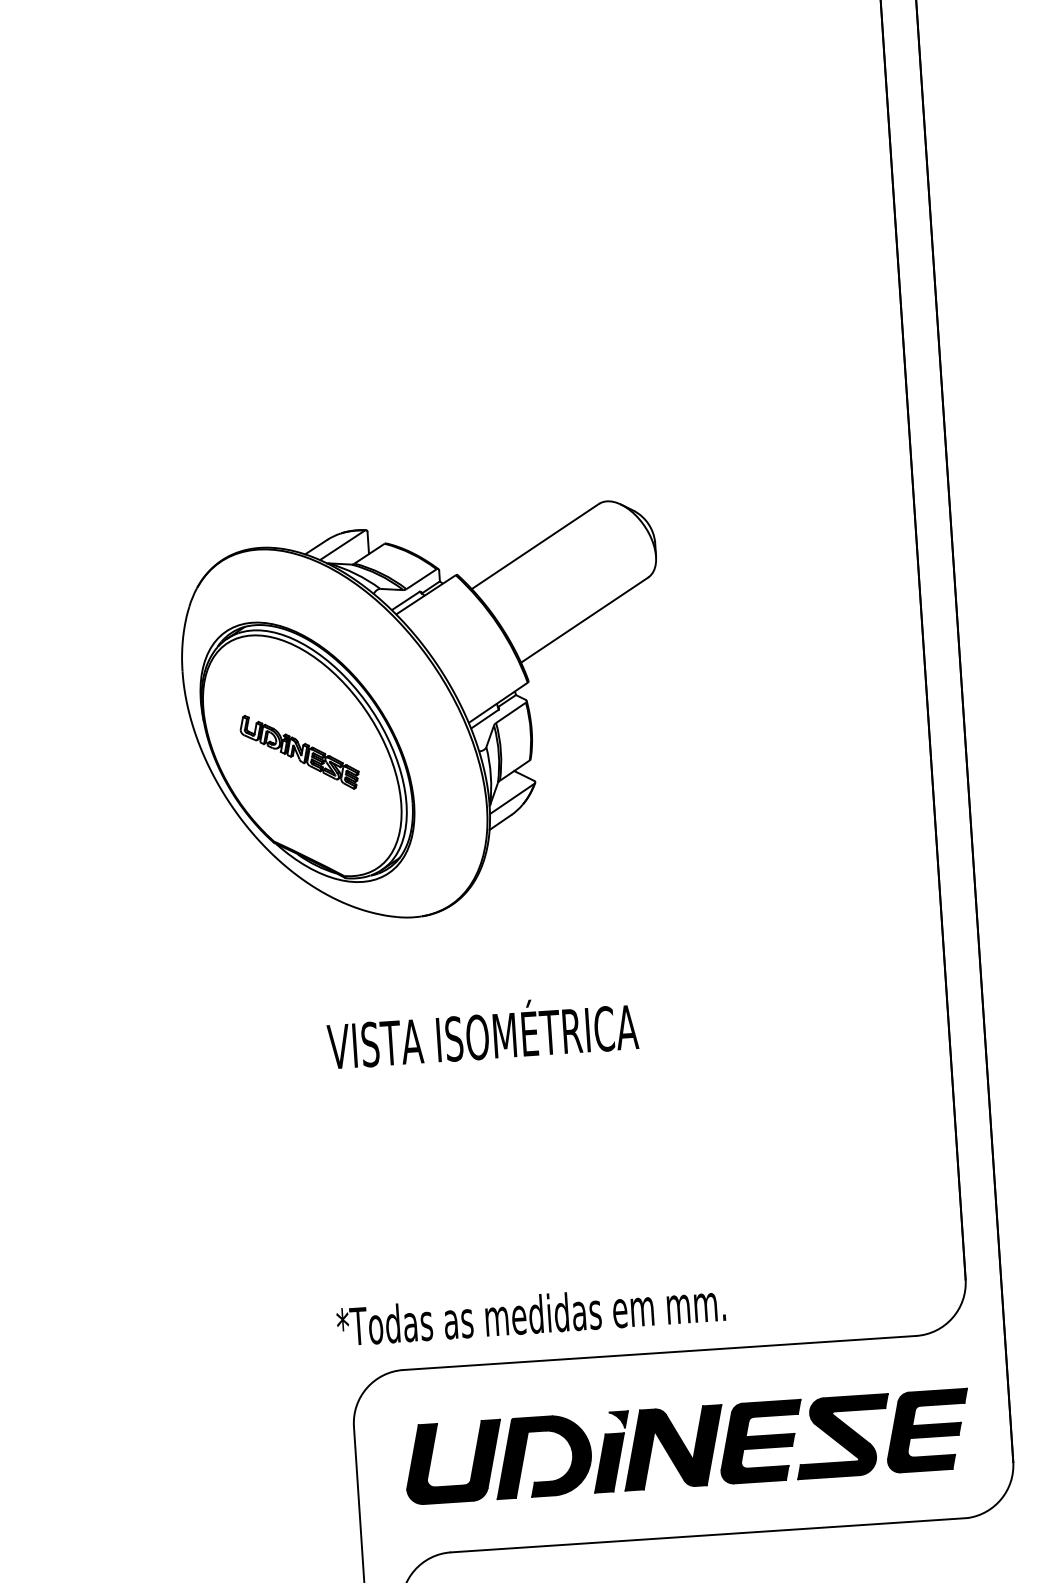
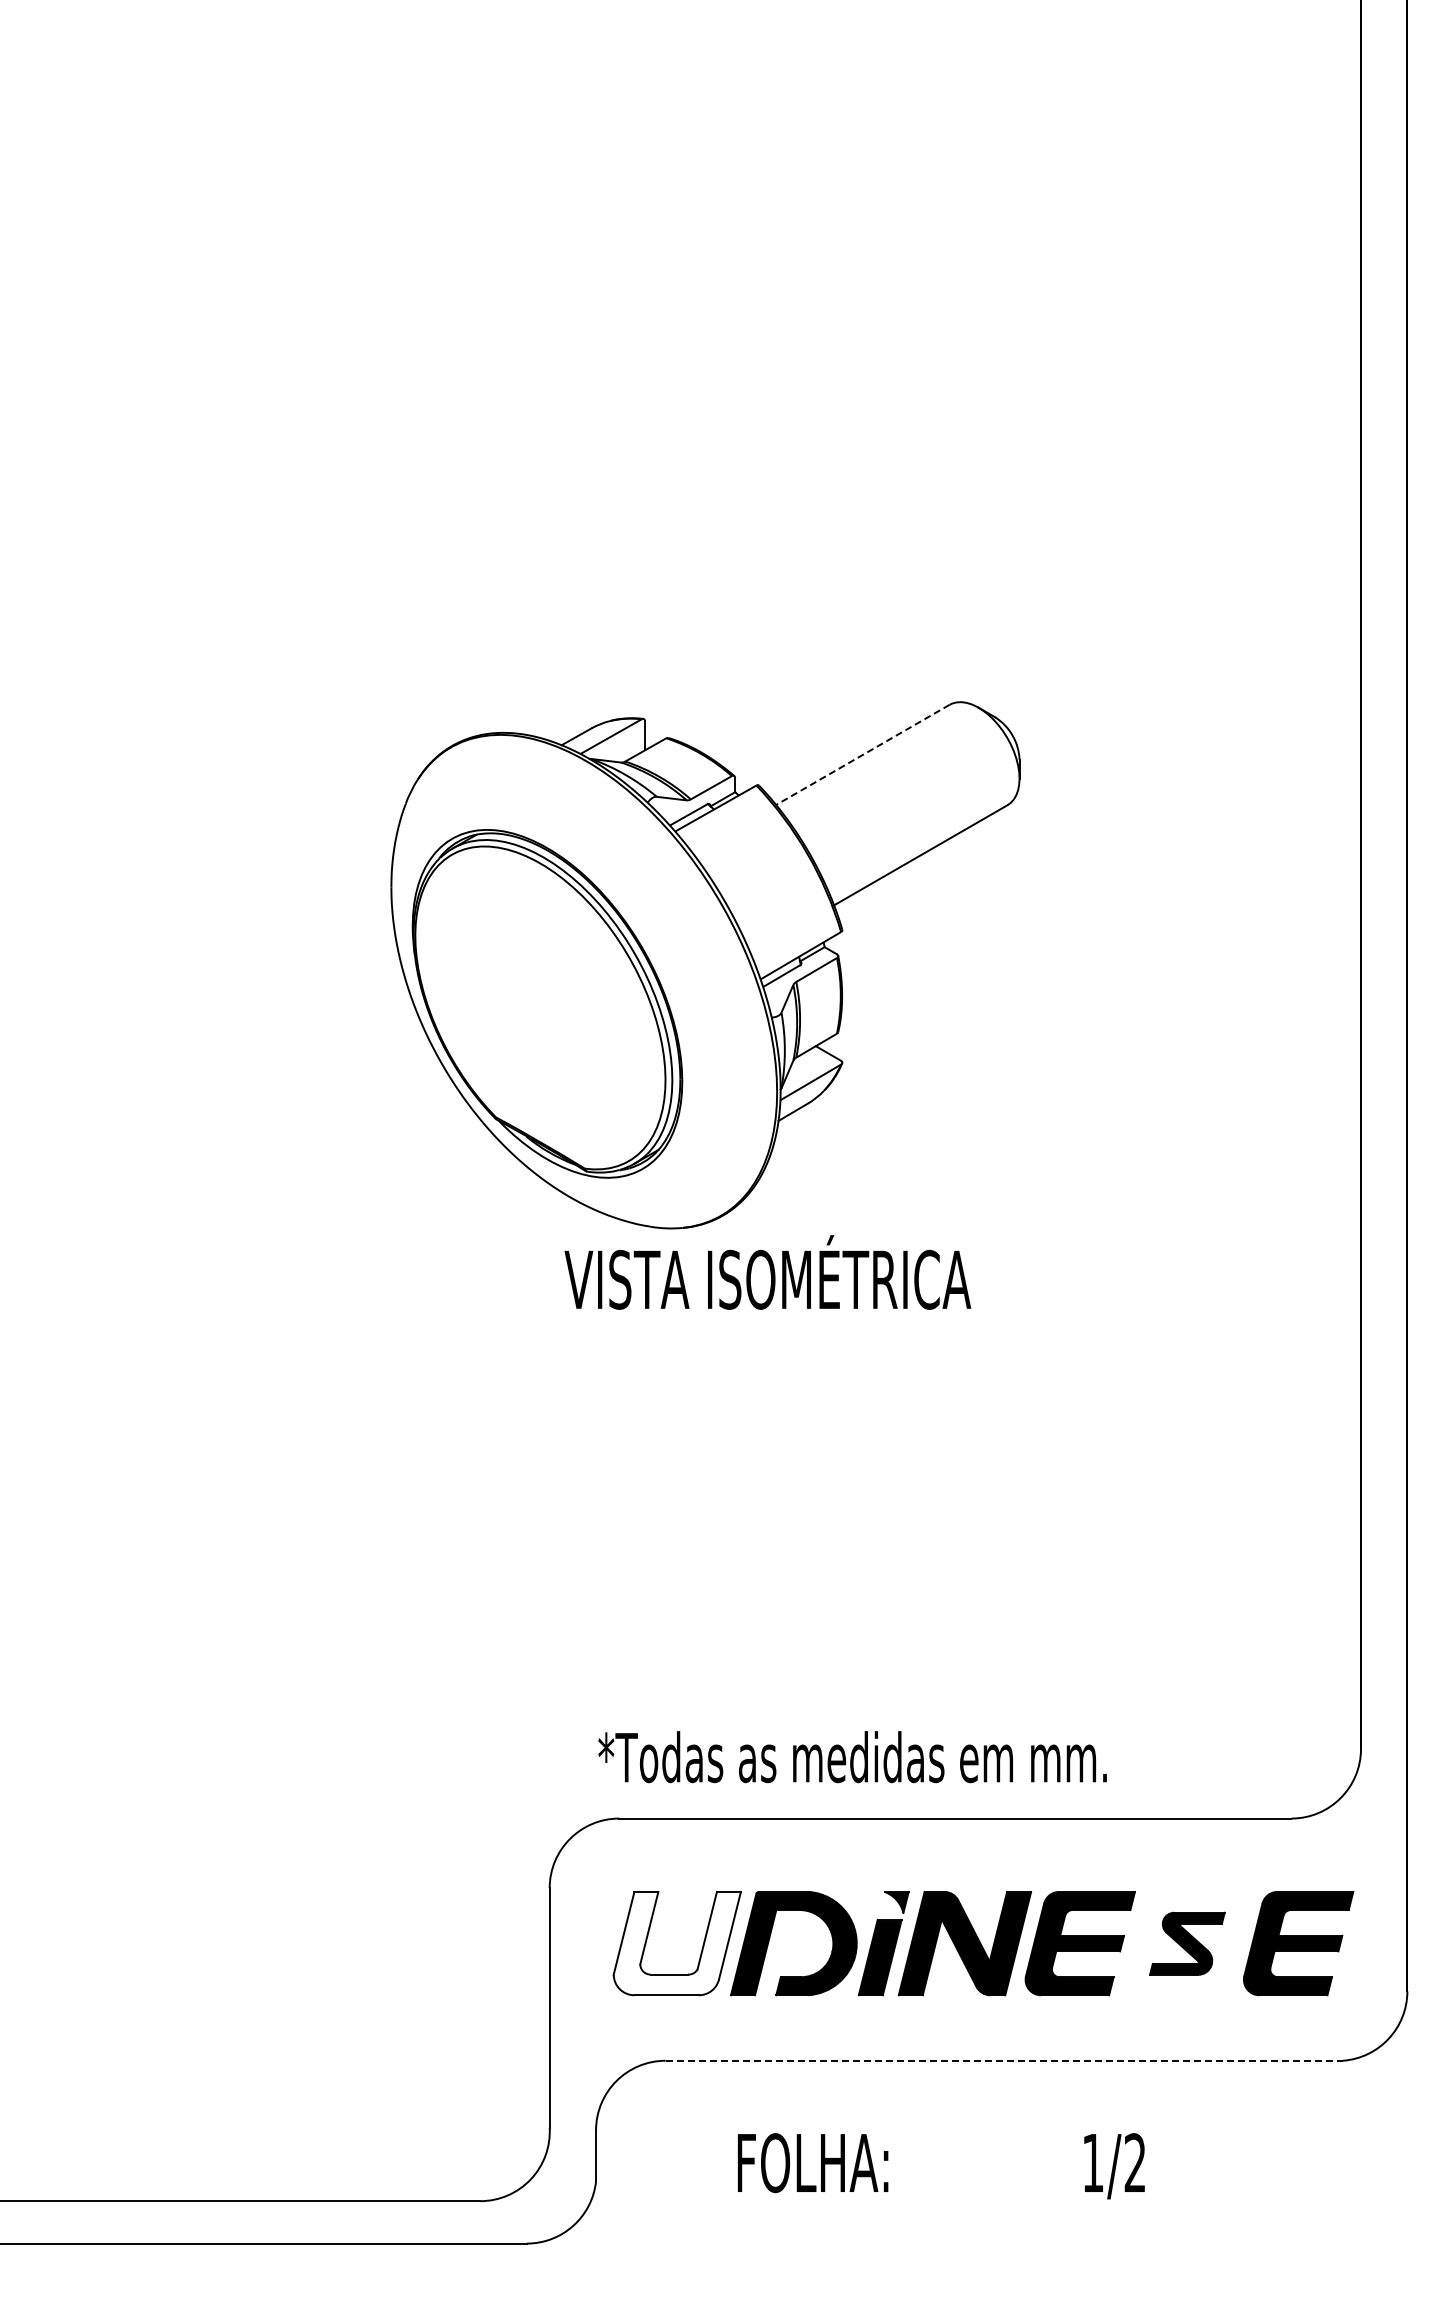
line: (535, 546) -> (862, 755), solid -> dashed
part: (299, 751) -> (537, 1002), removed
text: (482, 1031) -> (767, 1272), moved
text: (530, 1314) -> (852, 1757), moved
part: (843, 1436) -> (1187, 1943), size x0.6
fill: (453, 1462) -> (676, 1943), removed
line: (709, 1535) -> (1004, 2060), solid -> dashed

